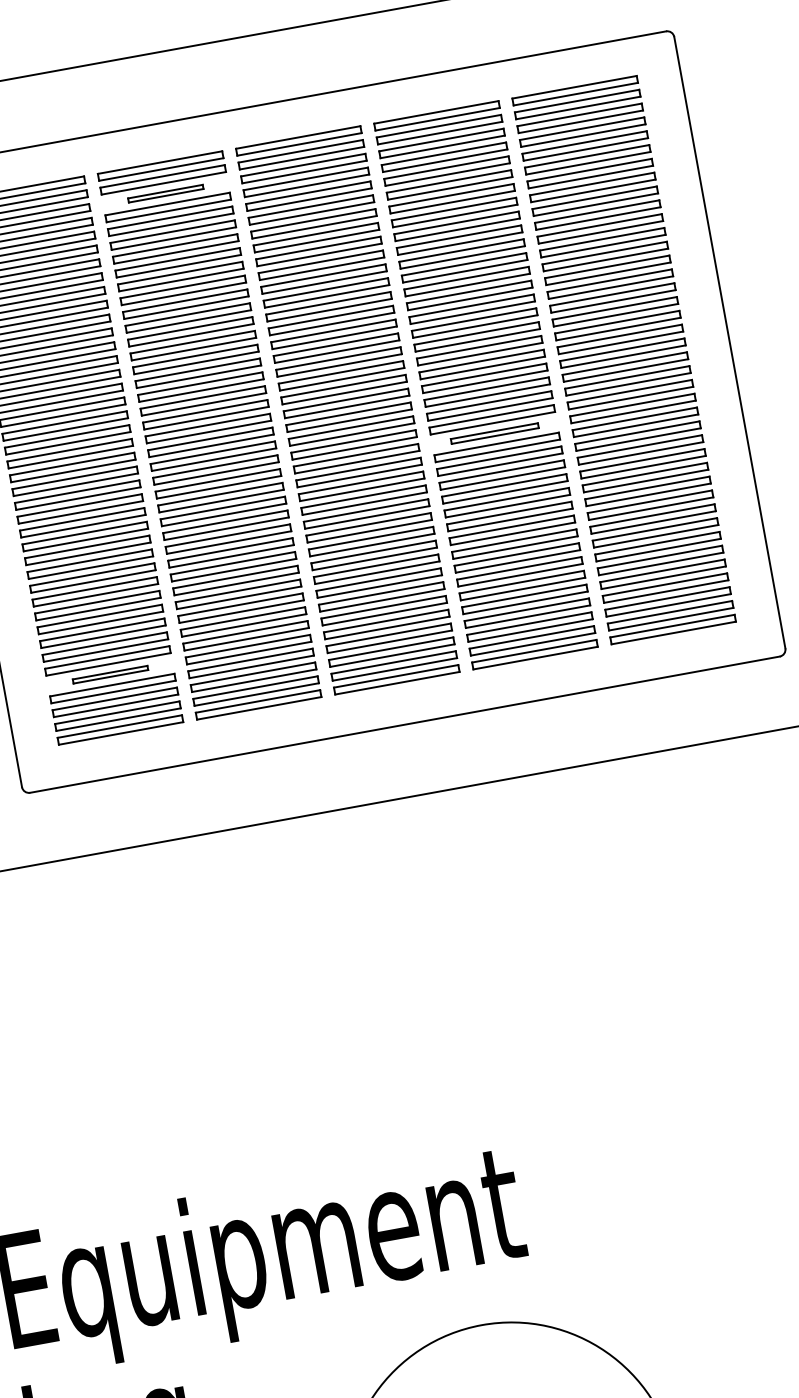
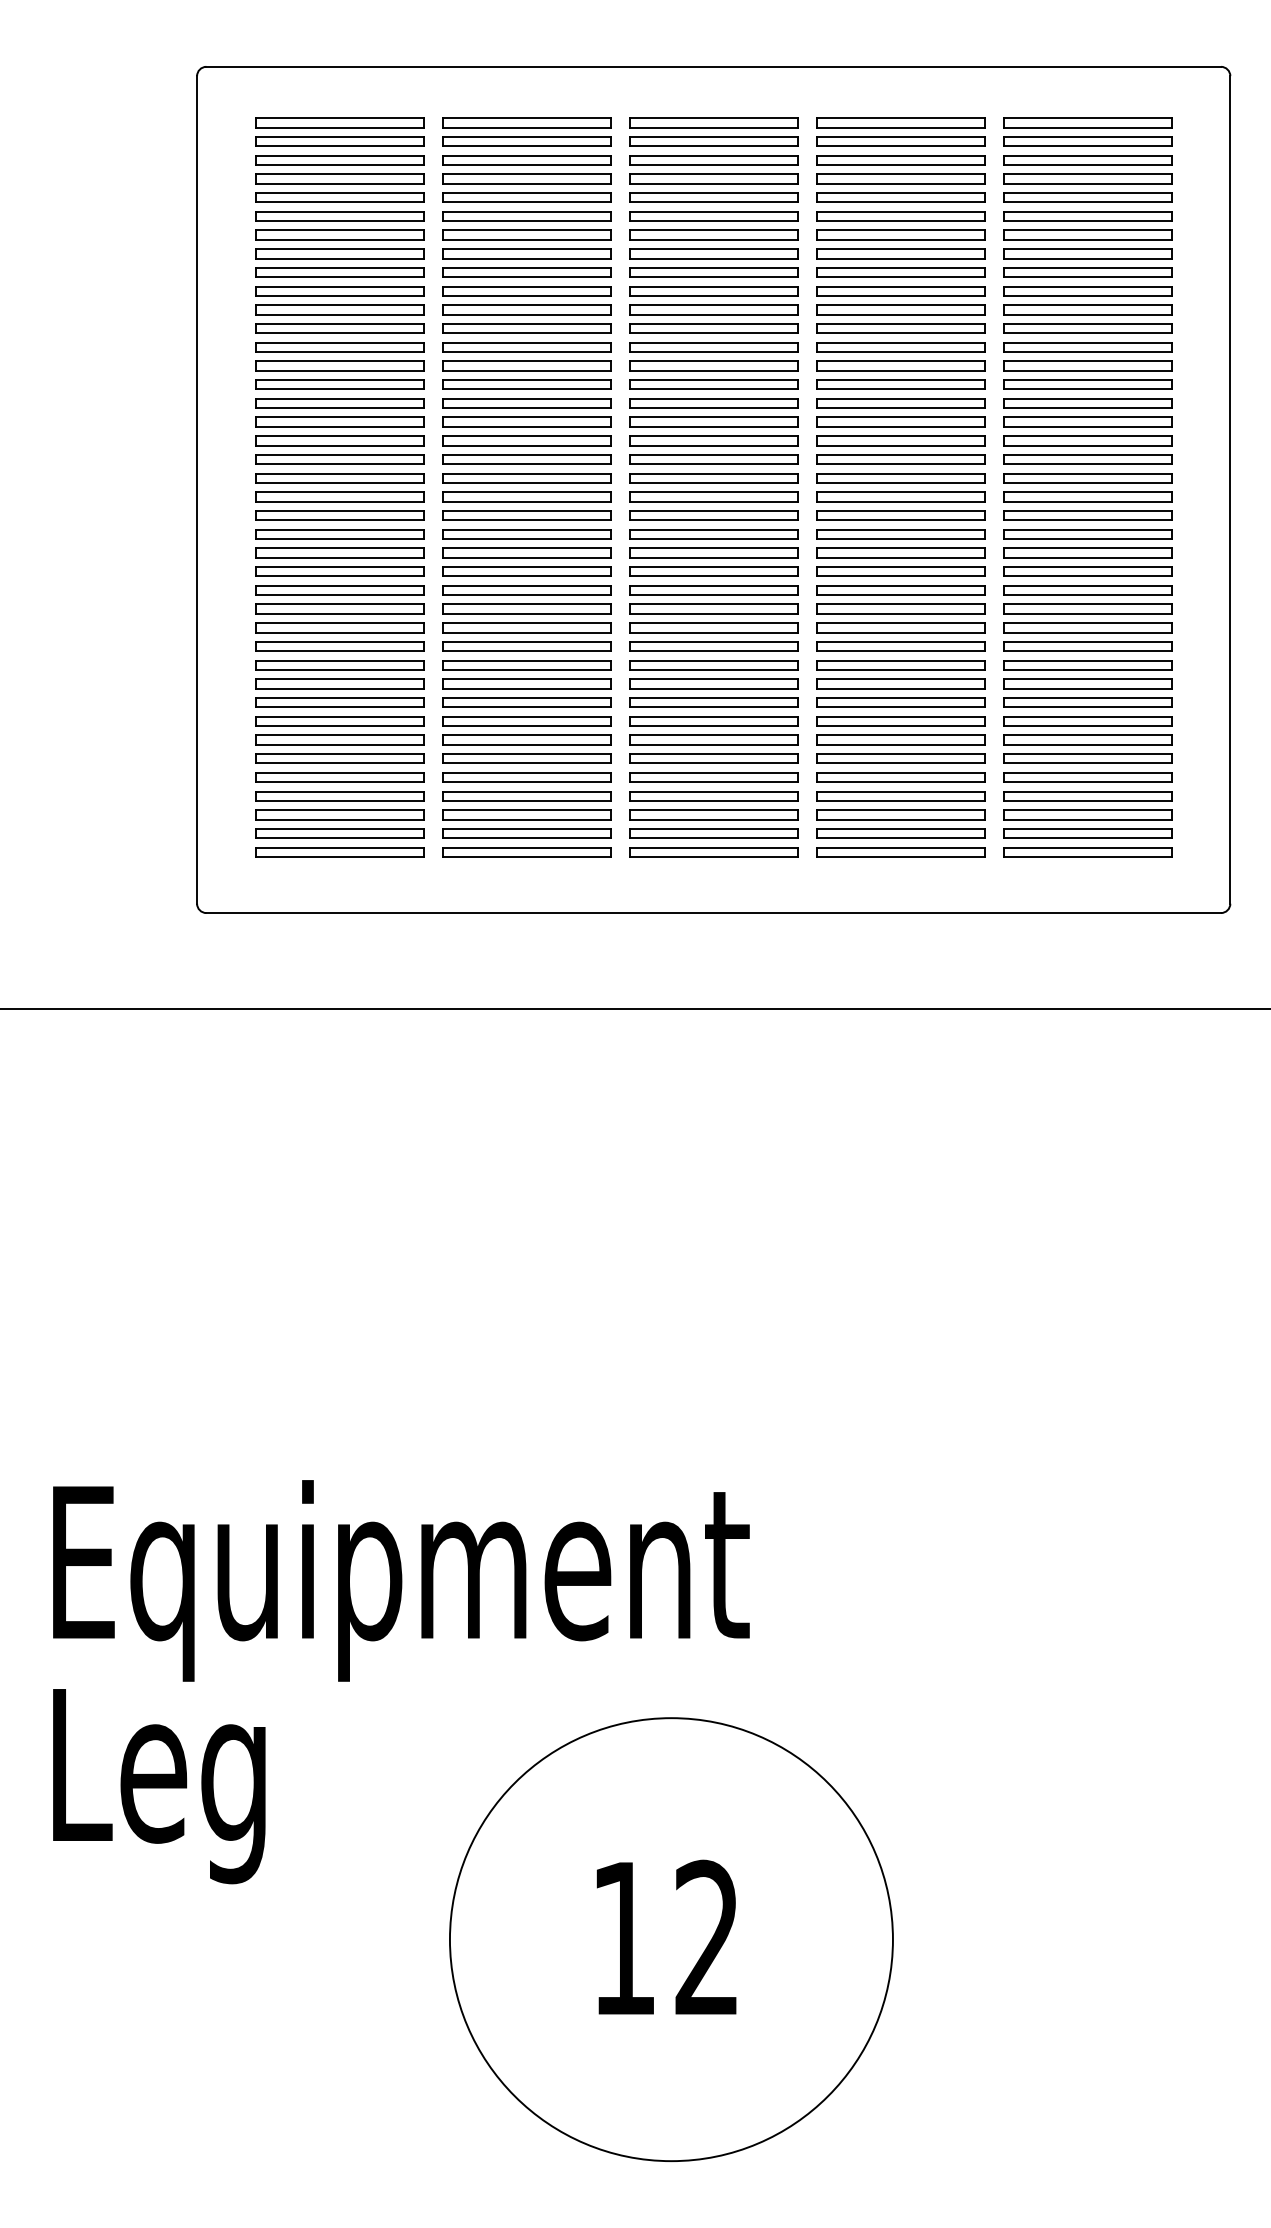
part: (165, 193) -> (526, 160), size x1.67
part: (494, 433) -> (900, 552), size x1.43
part: (110, 674) -> (339, 777), size x1.67

